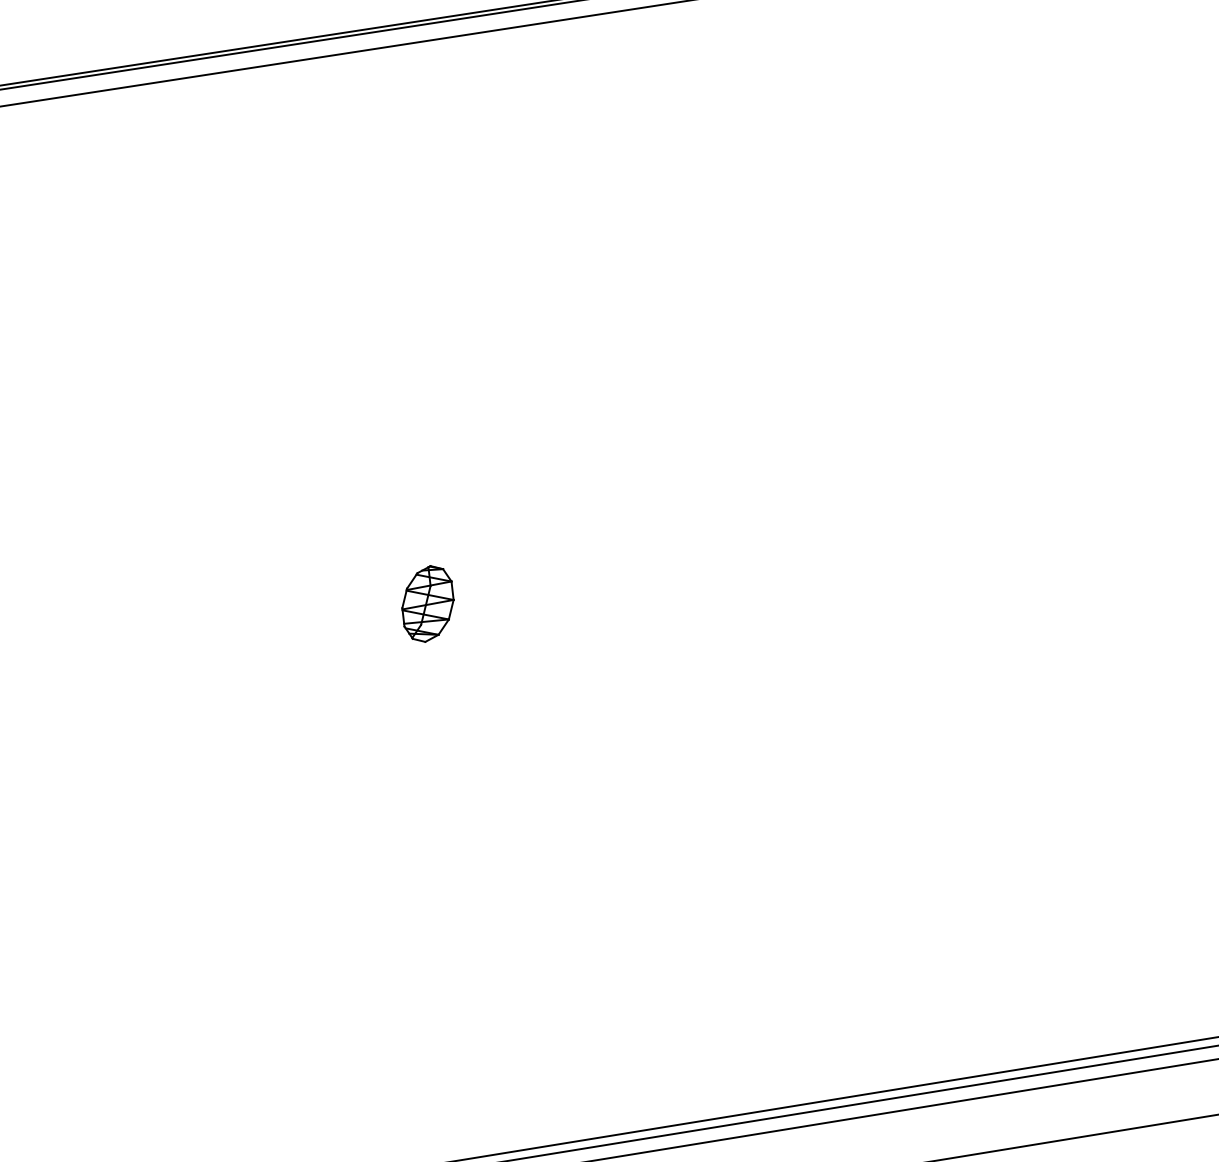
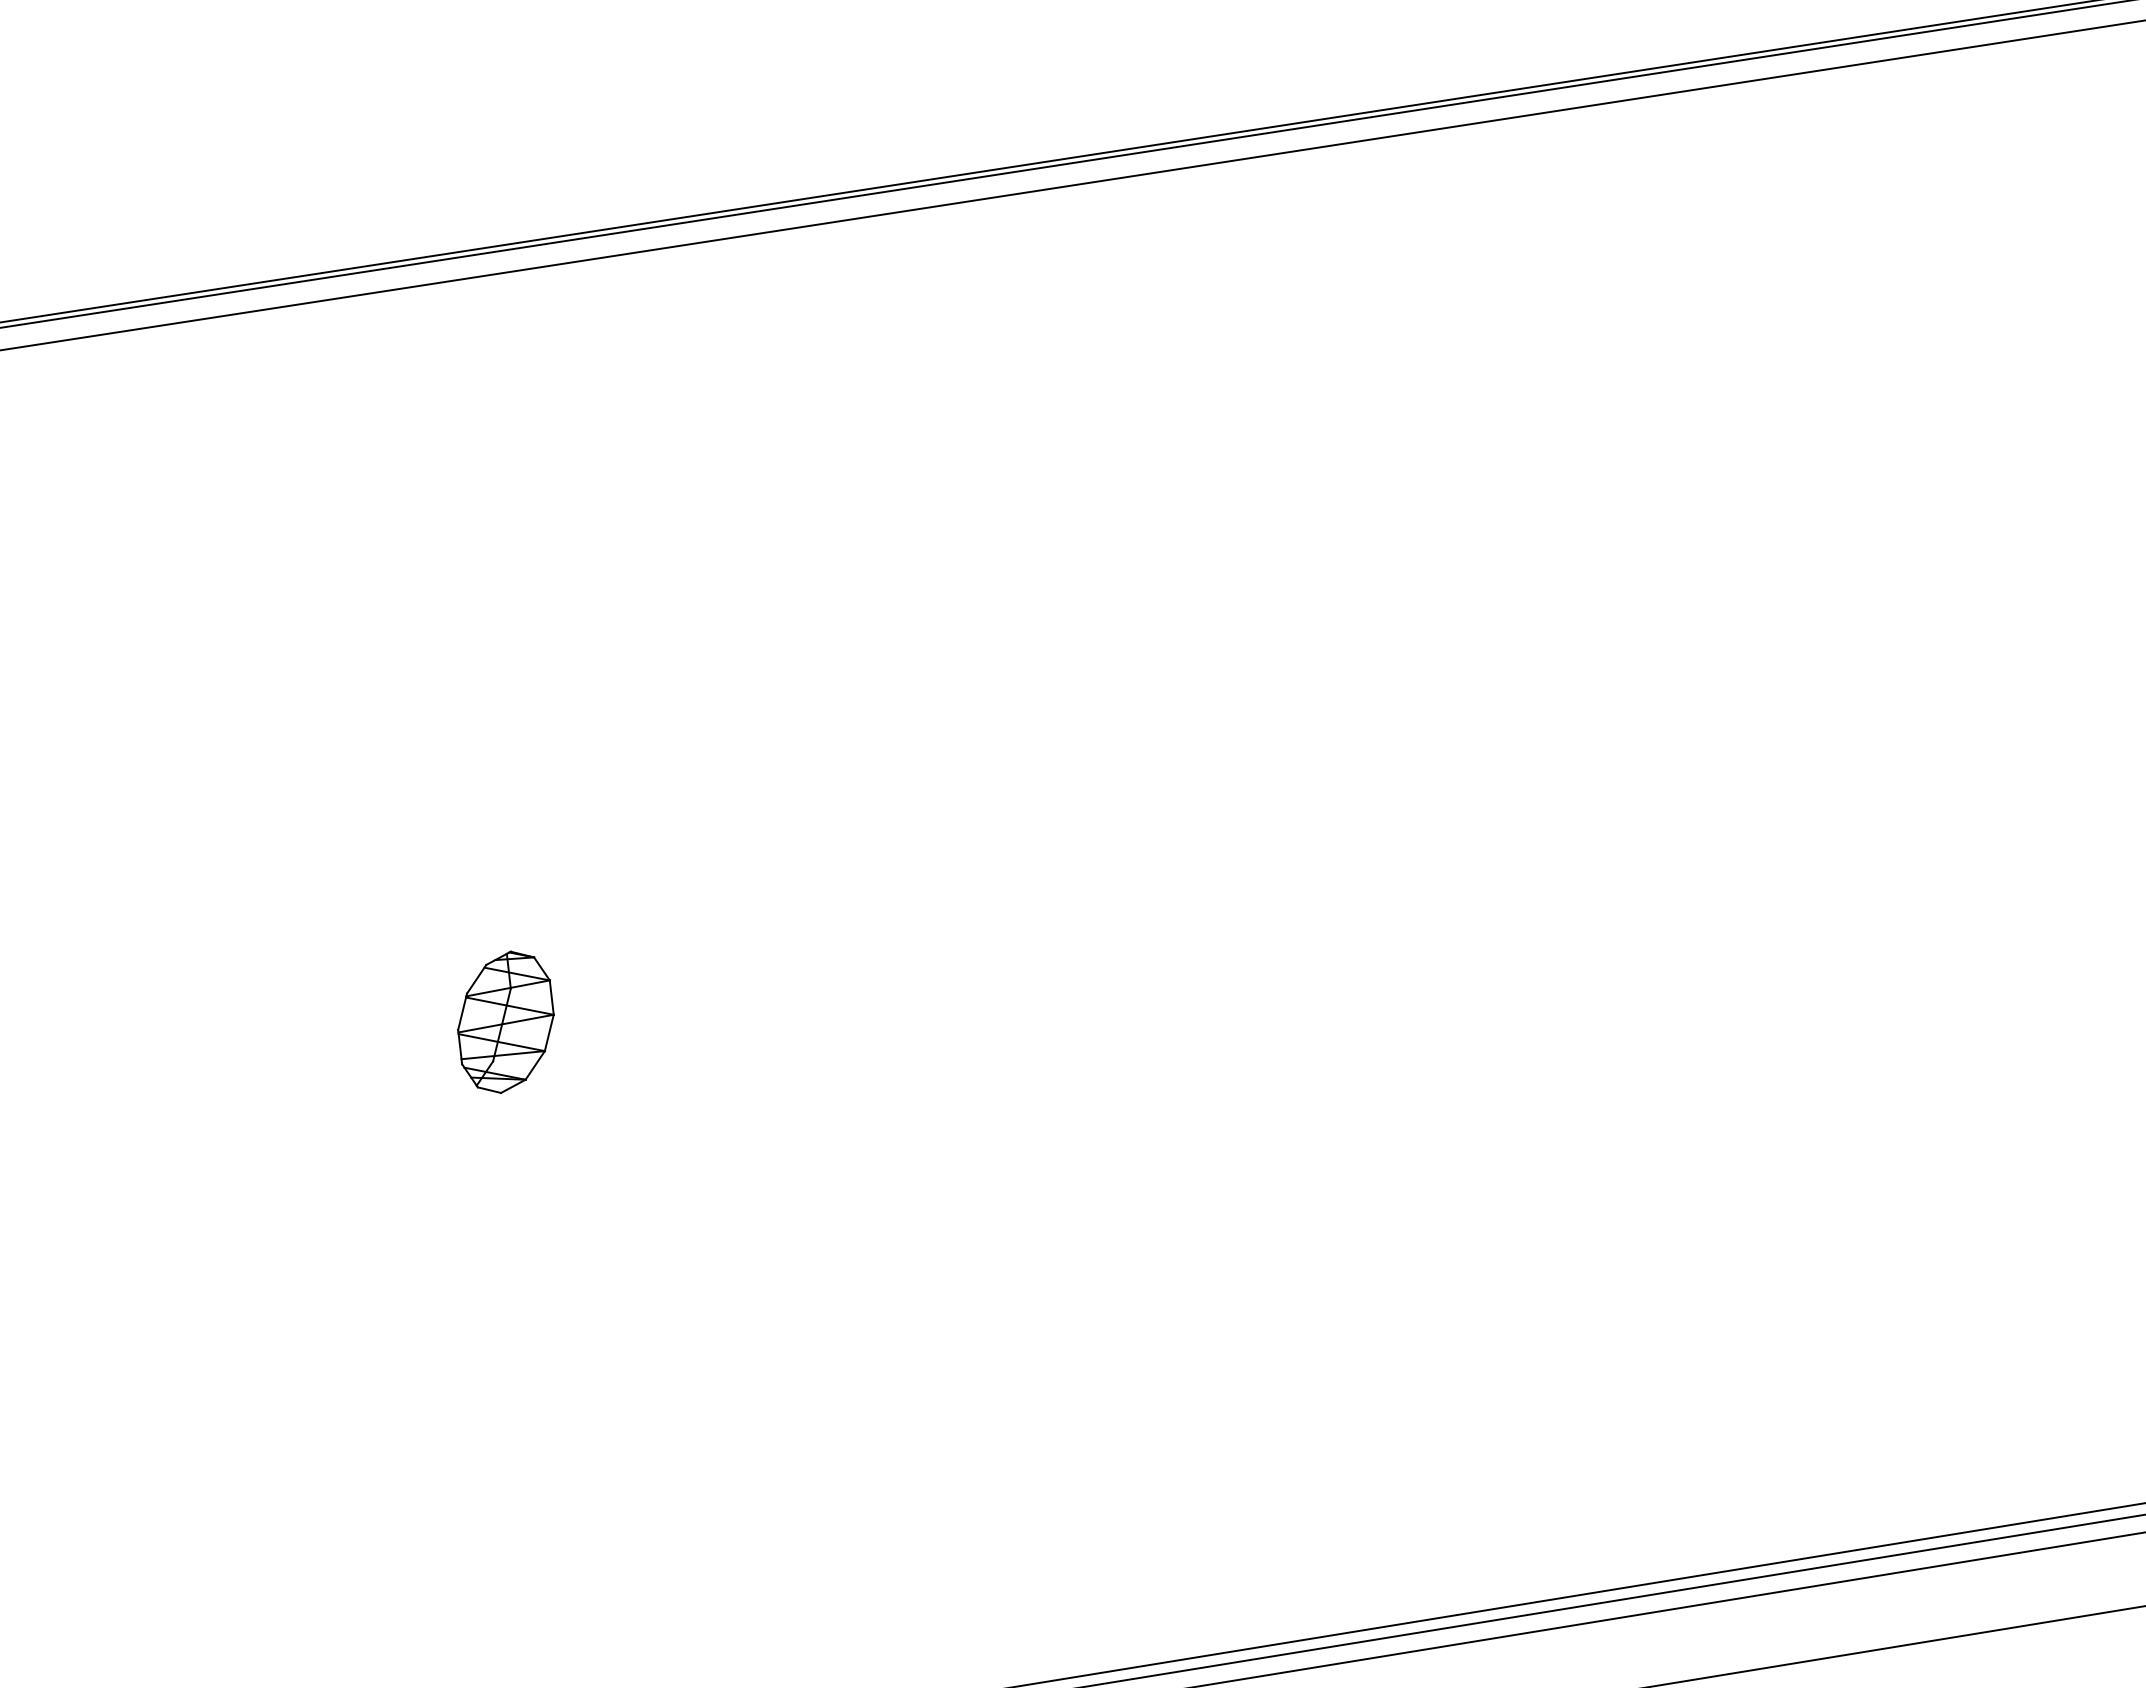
part: (427, 603) -> (505, 1021), size x1.4

